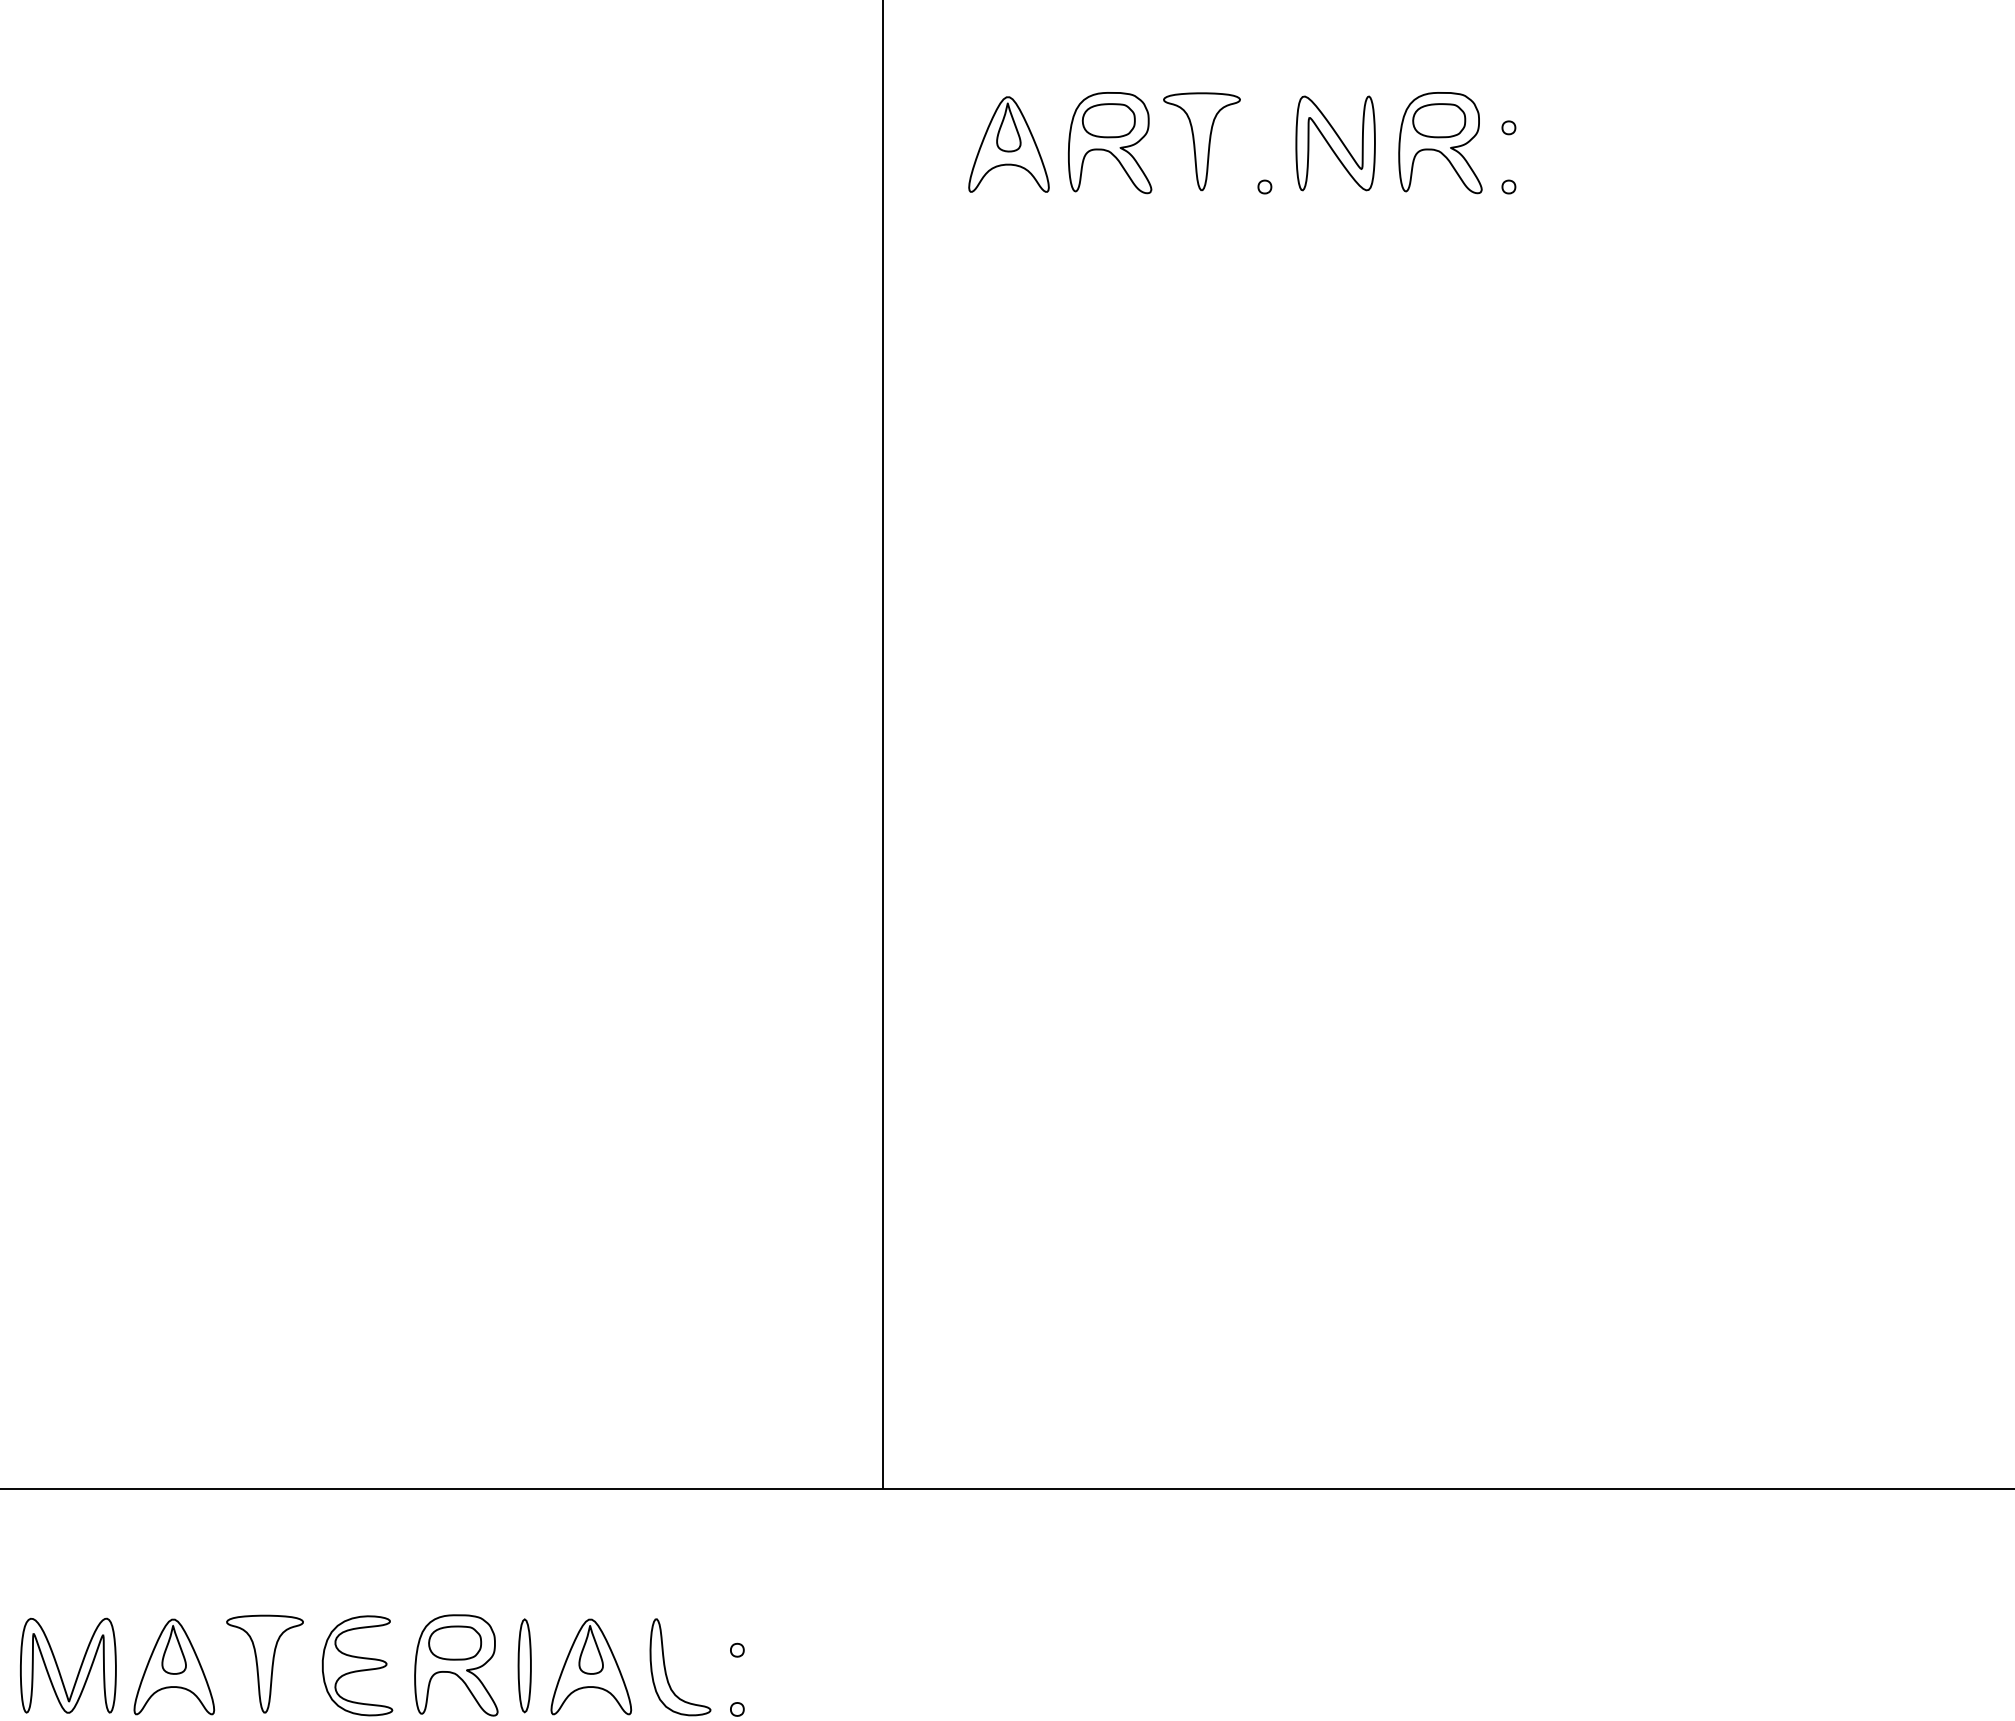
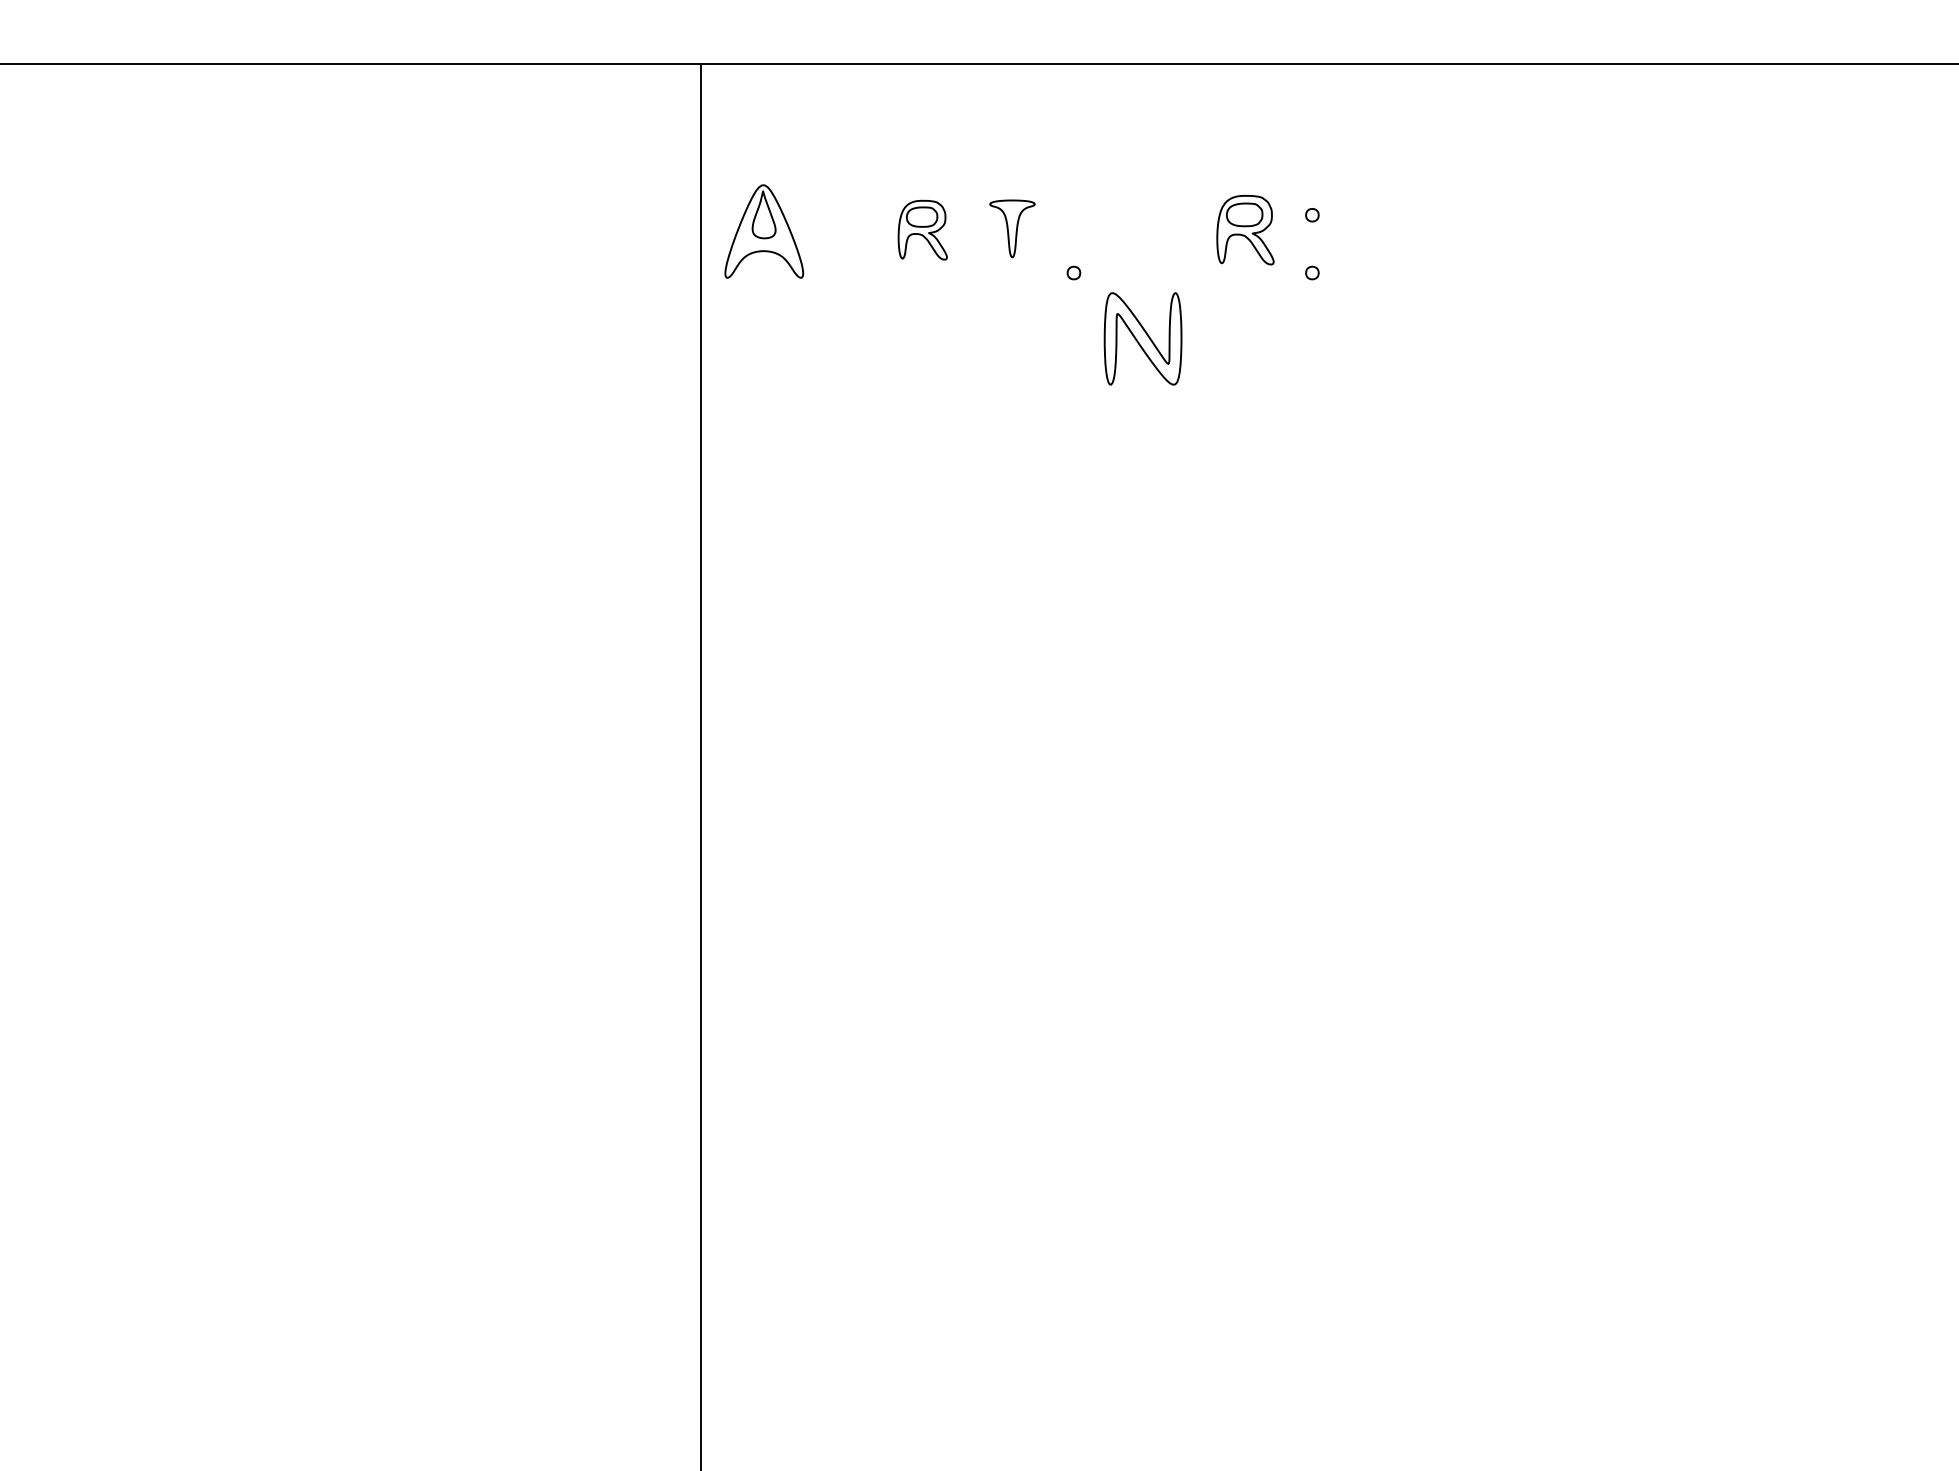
part: (1201, 141) -> (1011, 228), size x0.6
part: (1110, 143) -> (923, 230), size x0.6
part: (1335, 143) -> (1142, 338), moved
part: (1440, 143) -> (1245, 230), size x0.7
part: (1008, 144) -> (763, 231), moved

